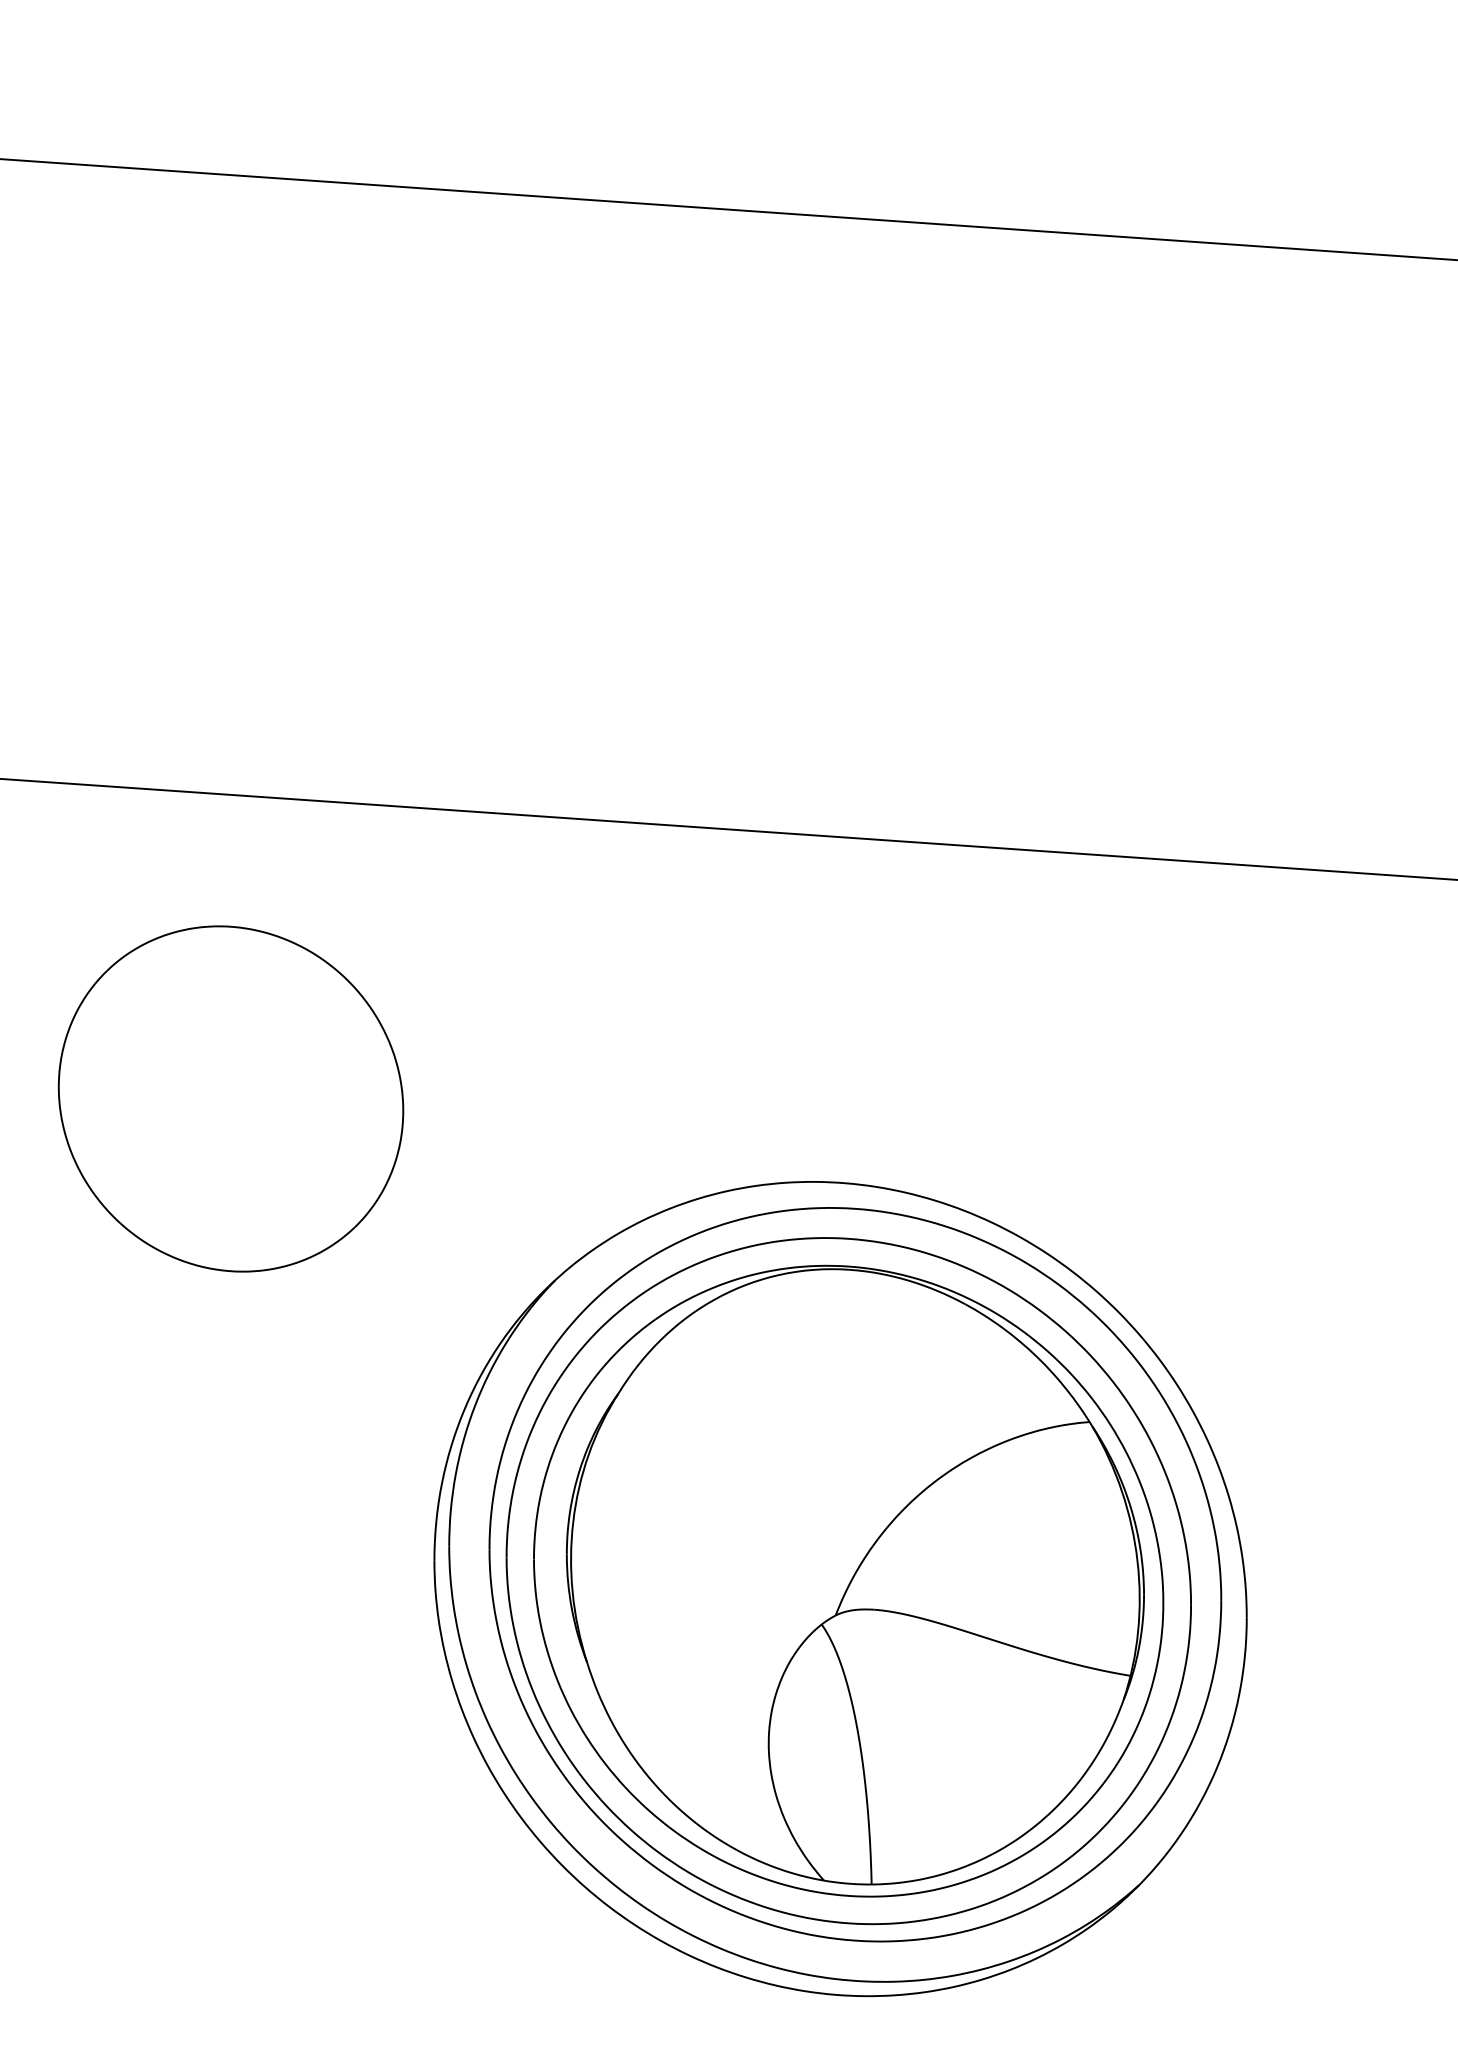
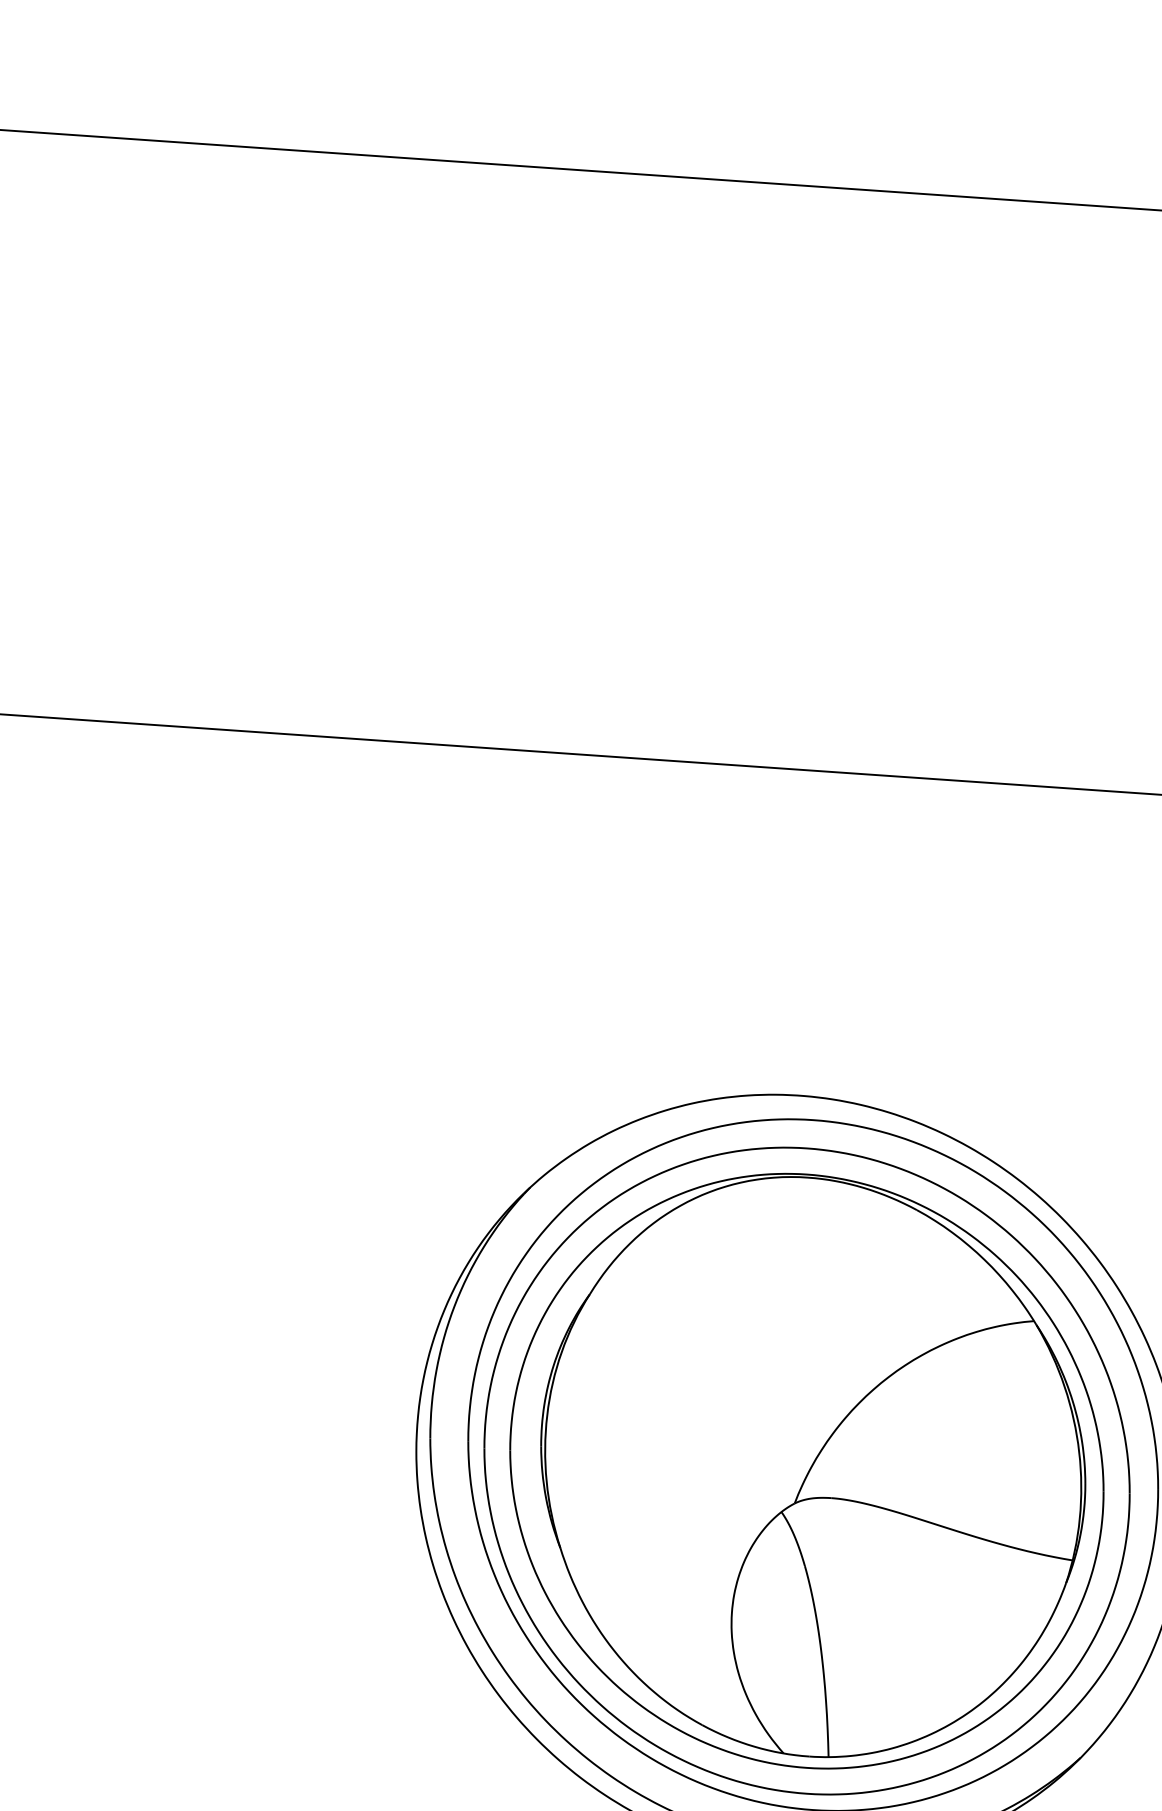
part: (230, 1098) -> (224, 1016), removed

